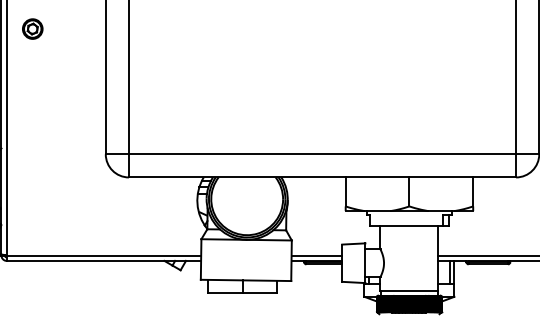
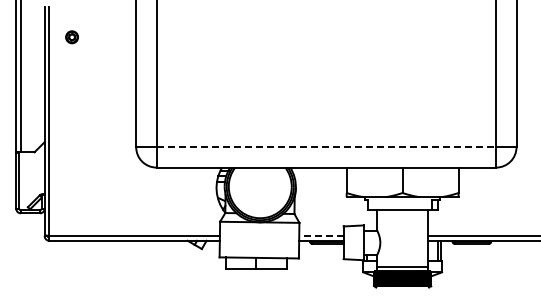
part: (32, 28) -> (71, 36), size x0.7
line: (322, 154) -> (326, 147), solid -> dashed
line: (315, 256) -> (320, 236), solid -> dashed

